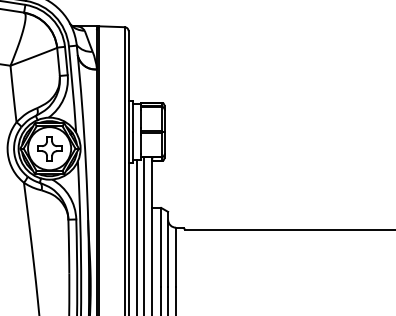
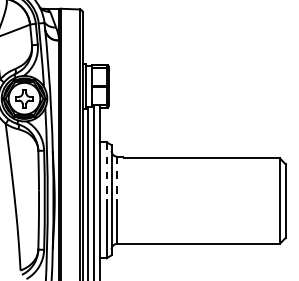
line: (161, 247) -> (106, 171), solid -> dashed
line: (176, 257) -> (117, 178), solid -> dashed

